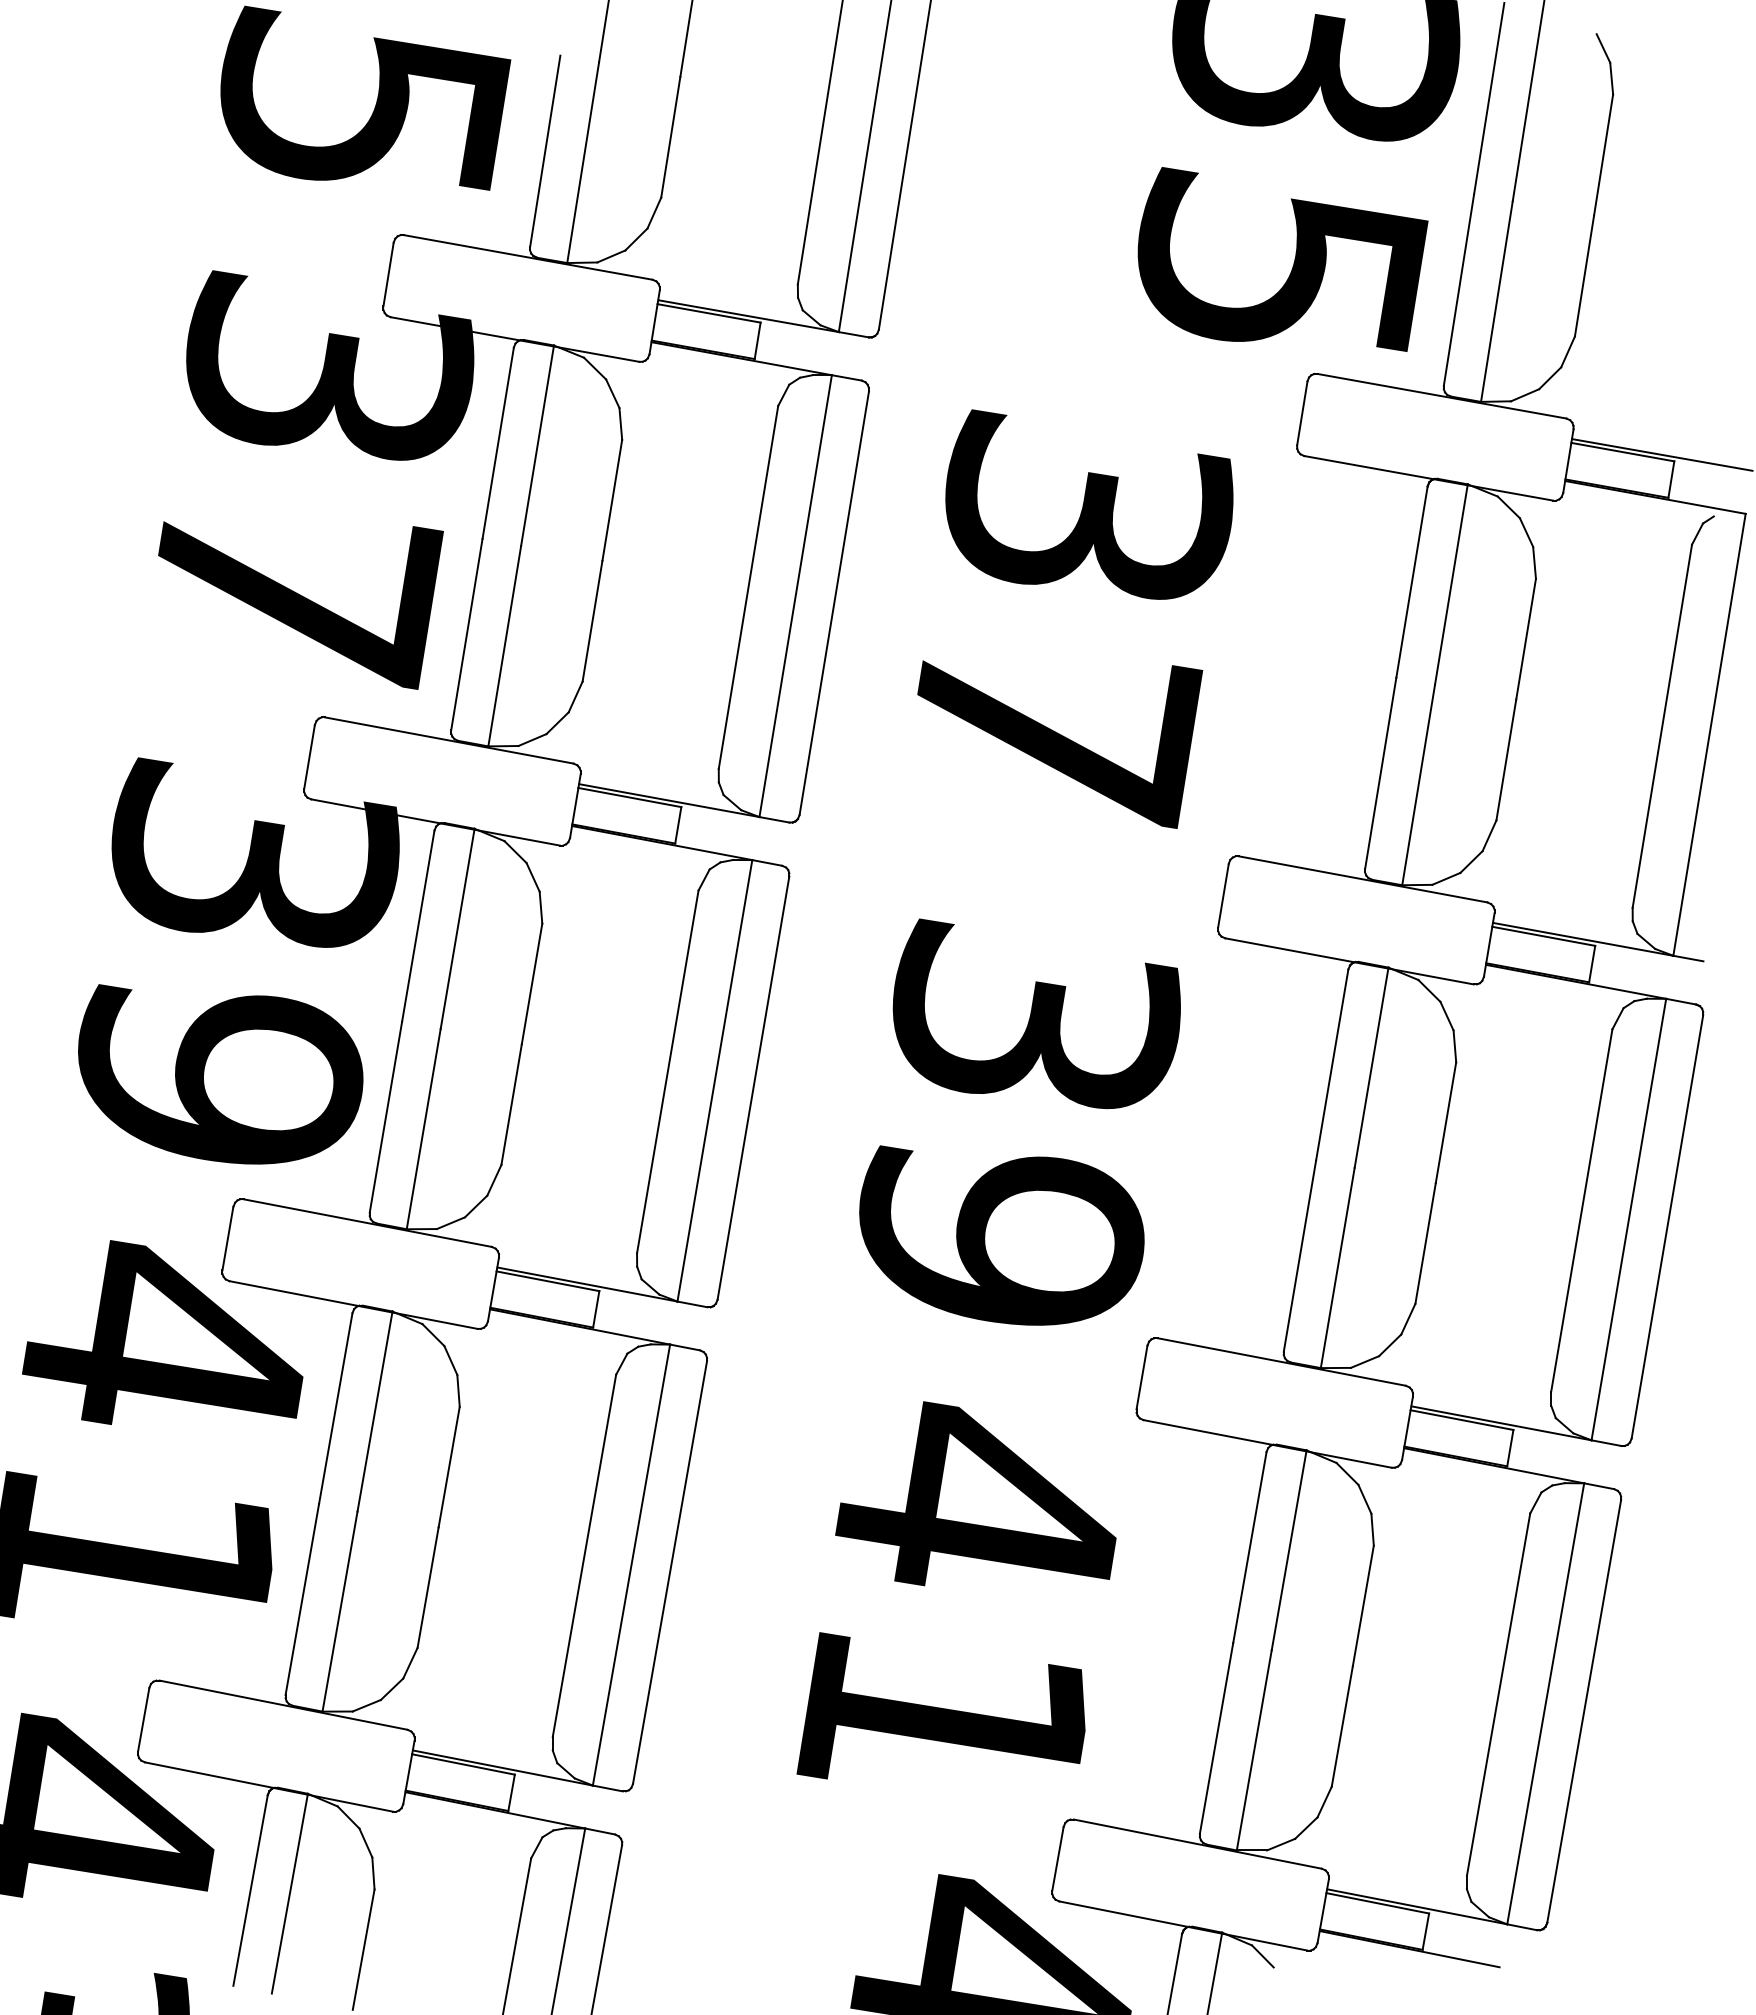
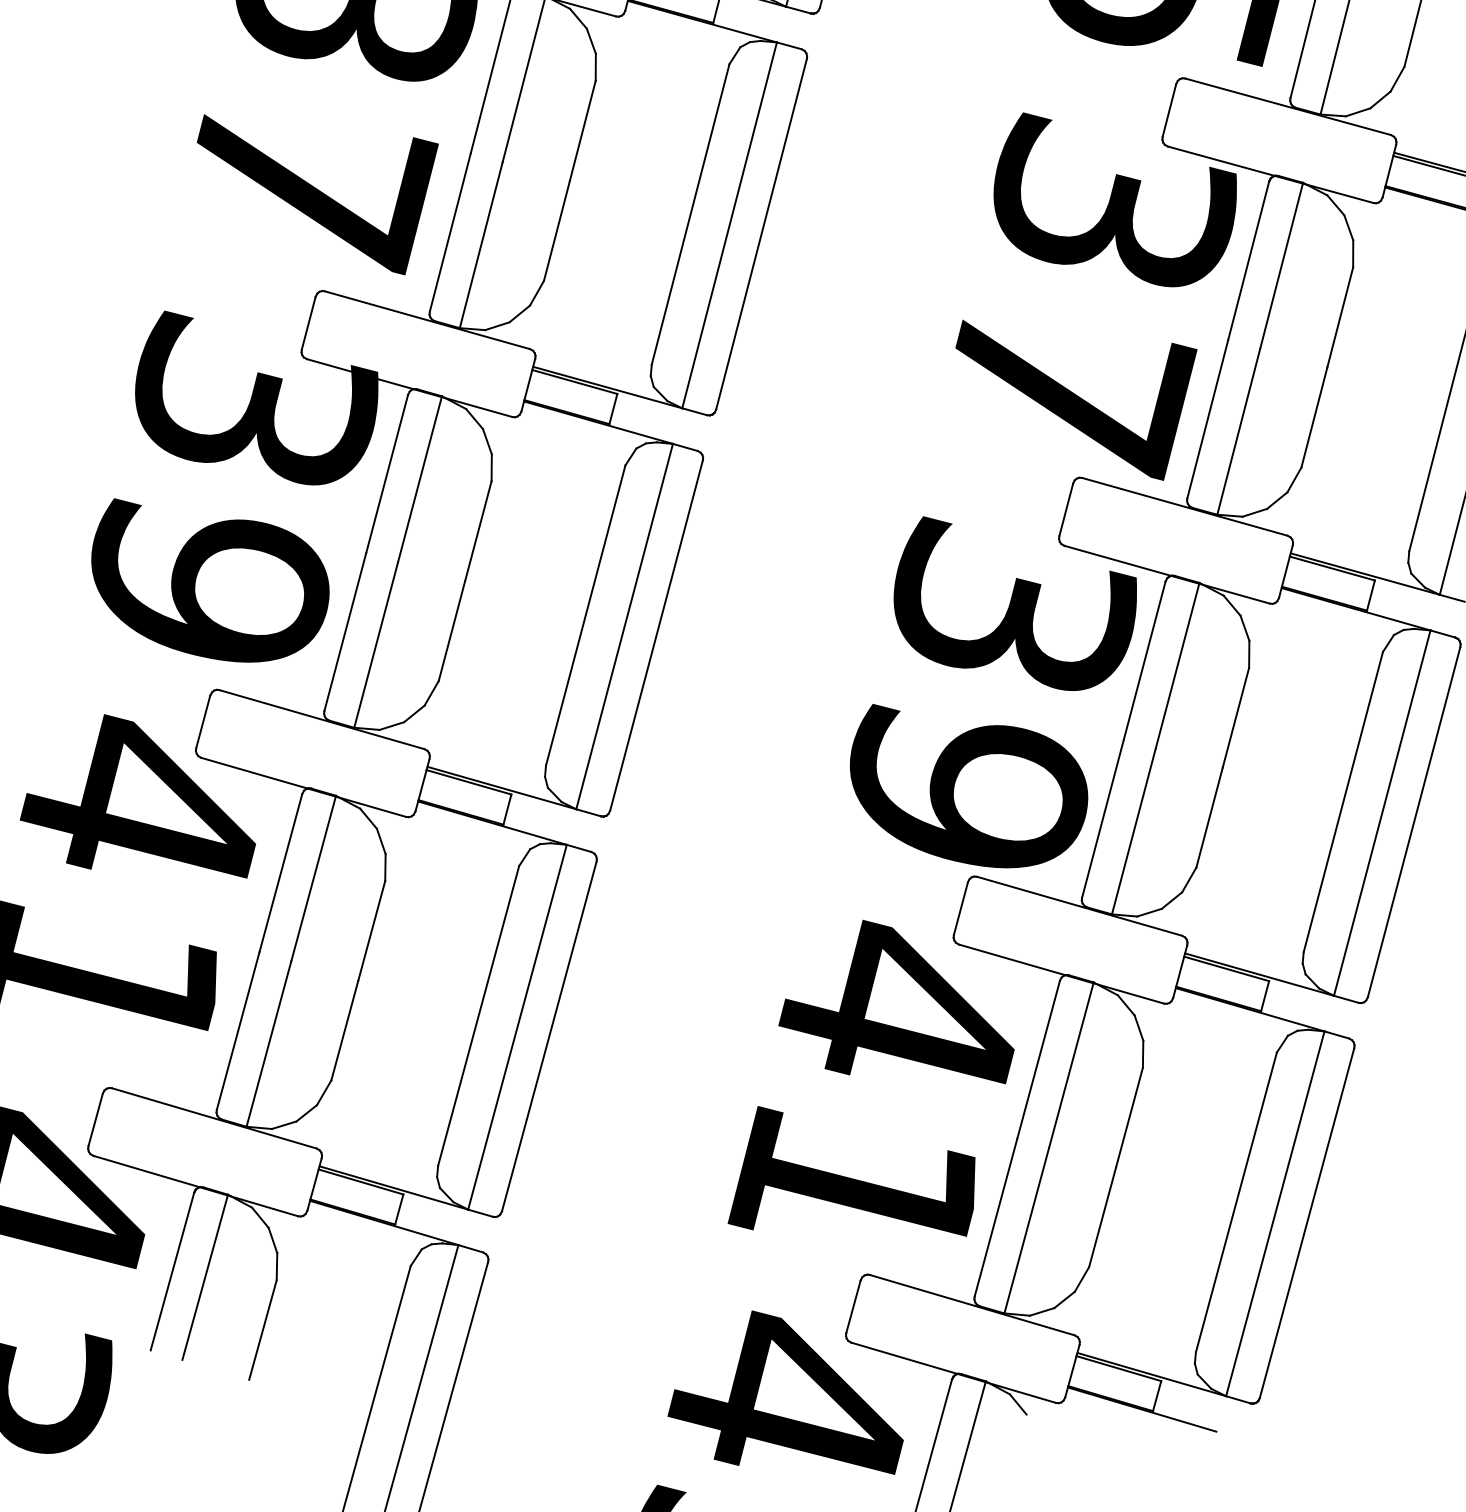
text: (1075, 618) -> (1094, 296), moved
text: (1019, 1121) -> (991, 694), moved
text: (956, 1590) -> (876, 1081), moved

